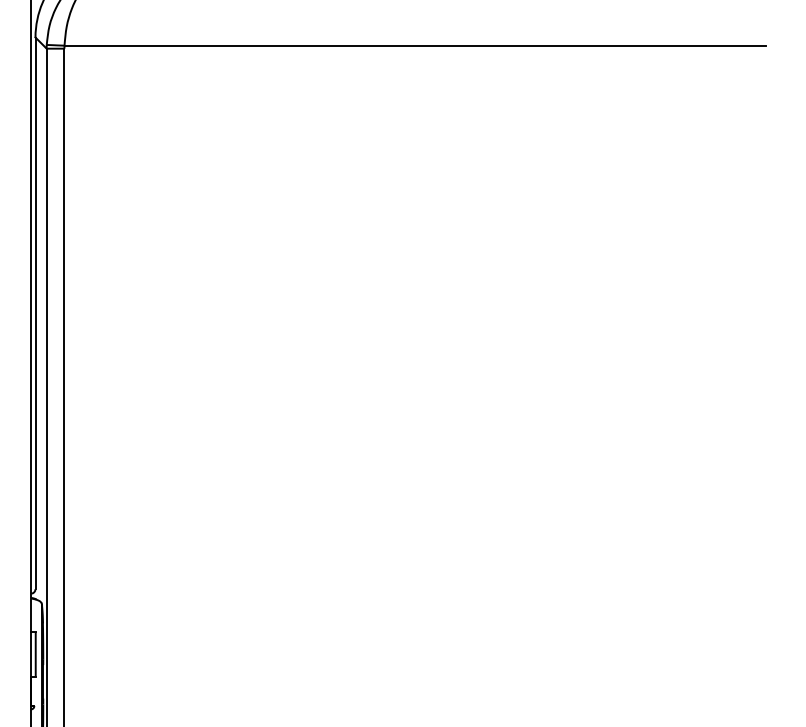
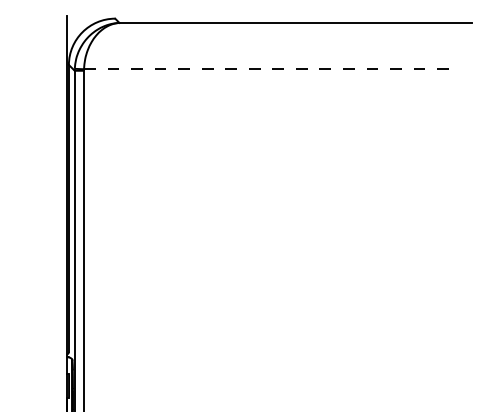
line: (417, 46) -> (267, 69), solid -> dashed

